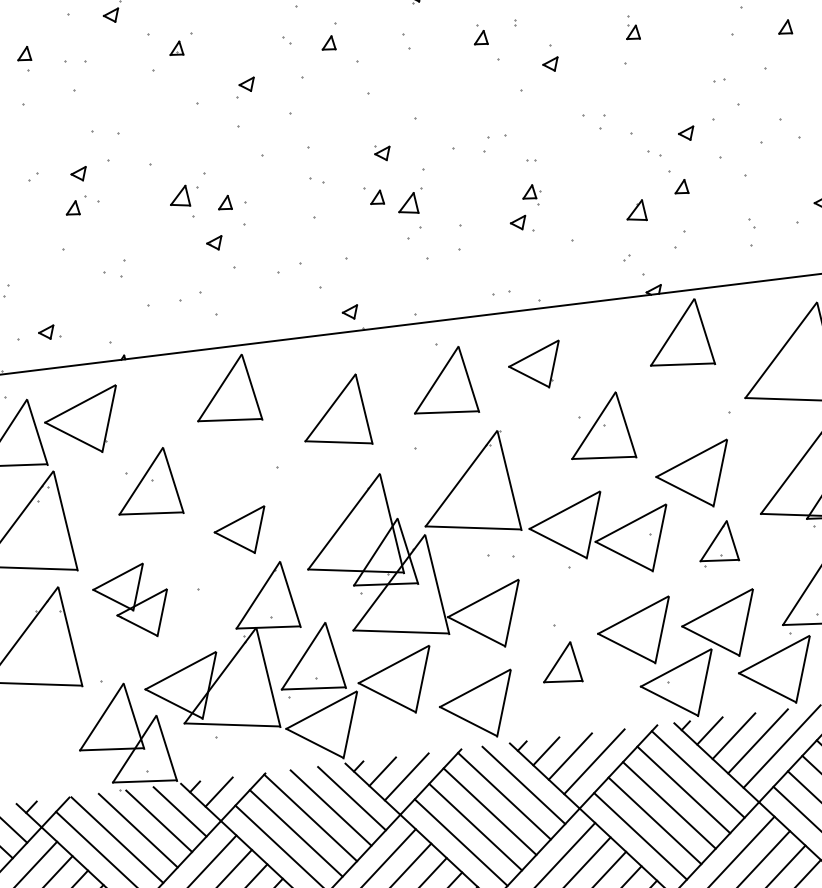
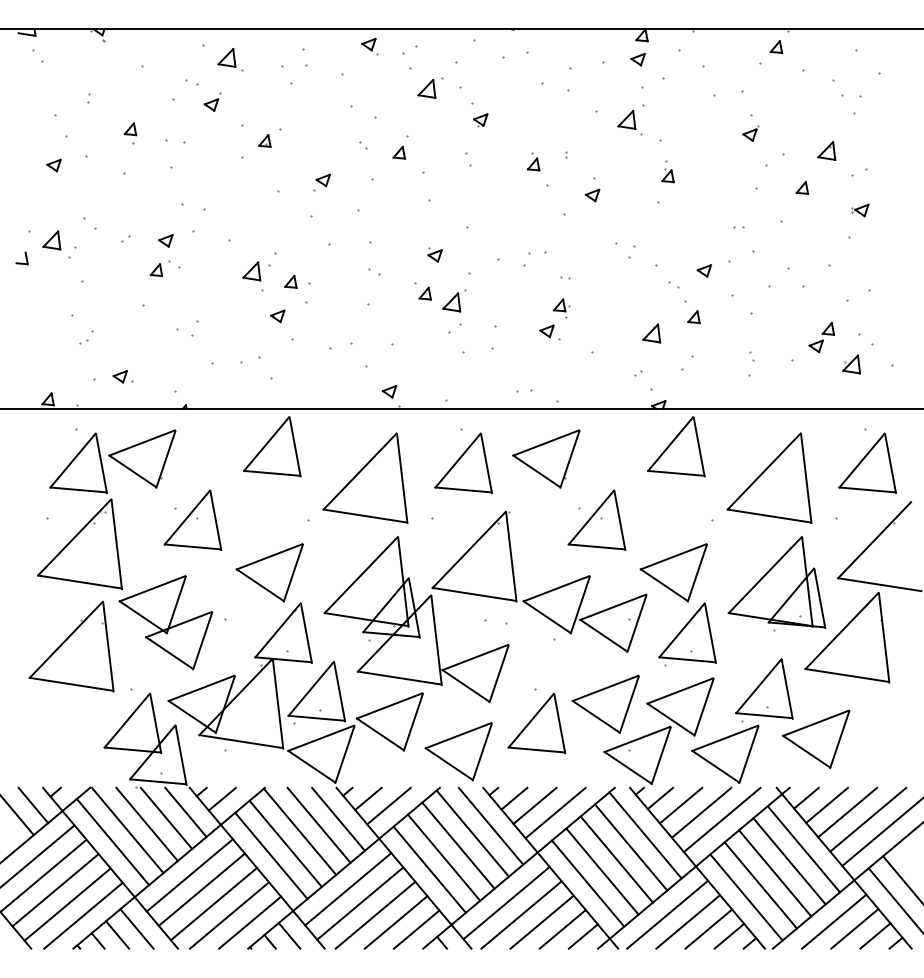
part: (535, 365) -> (546, 458), size x1.43
part: (335, 411) -> (365, 477), size x1.43
part: (240, 531) -> (269, 572), size x1.43
part: (717, 543) -> (687, 634), size x1.67
part: (131, 601) -> (165, 622), size x1.43
part: (560, 662) -> (536, 722), size x1.67

